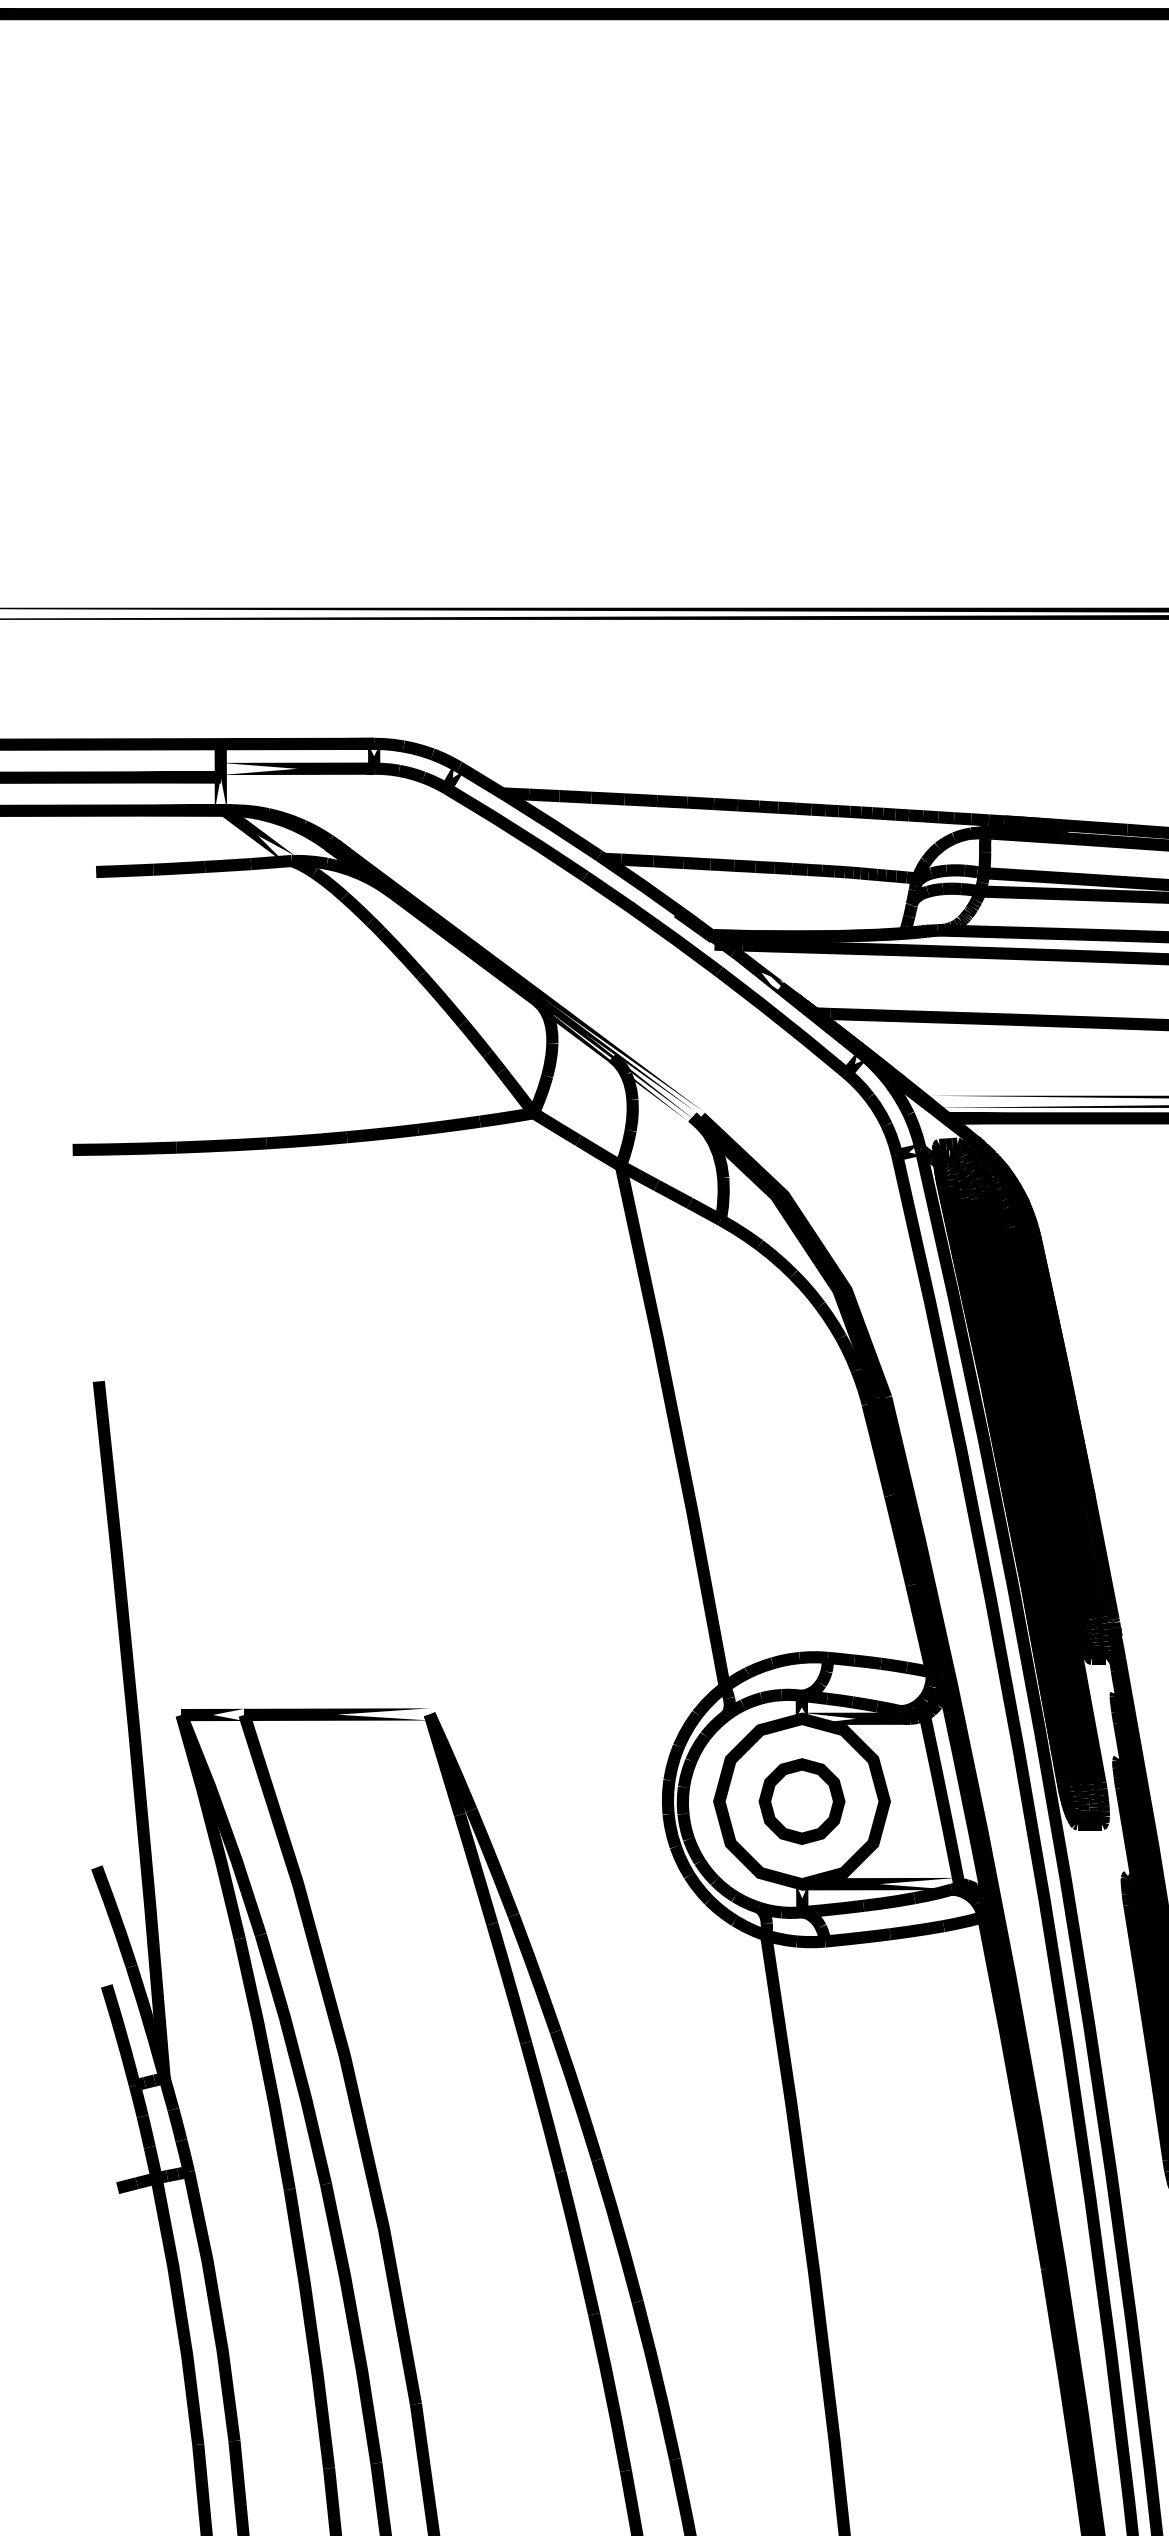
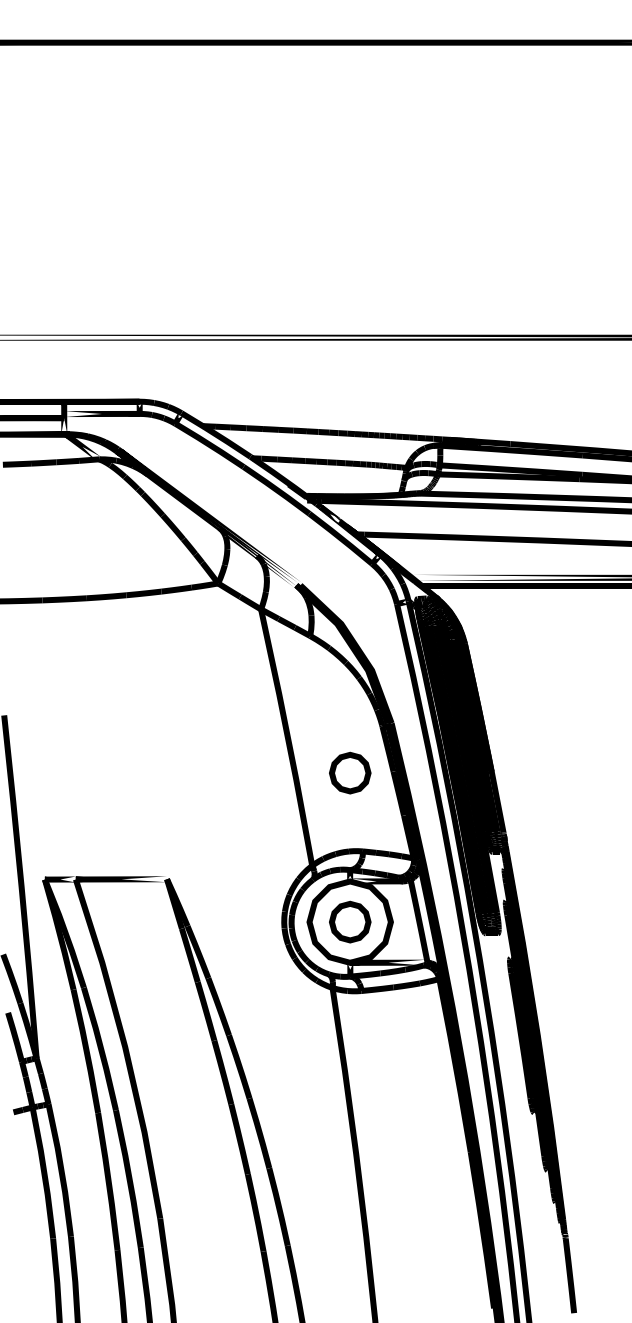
part: (802, 1497) -> (350, 772), added

